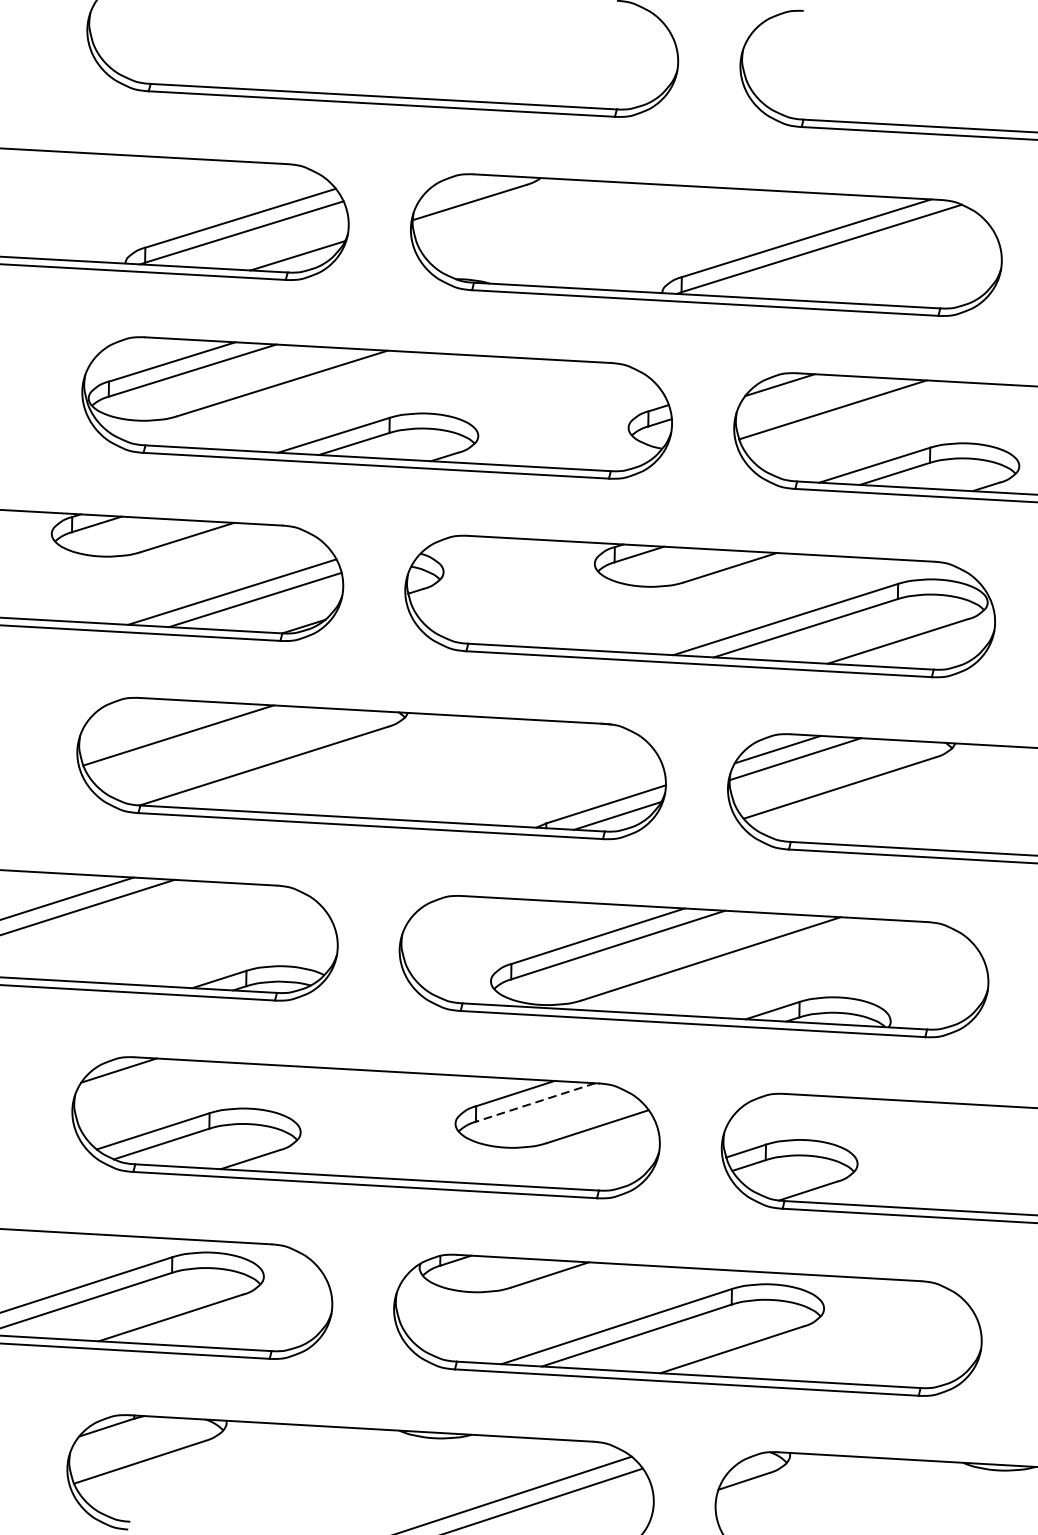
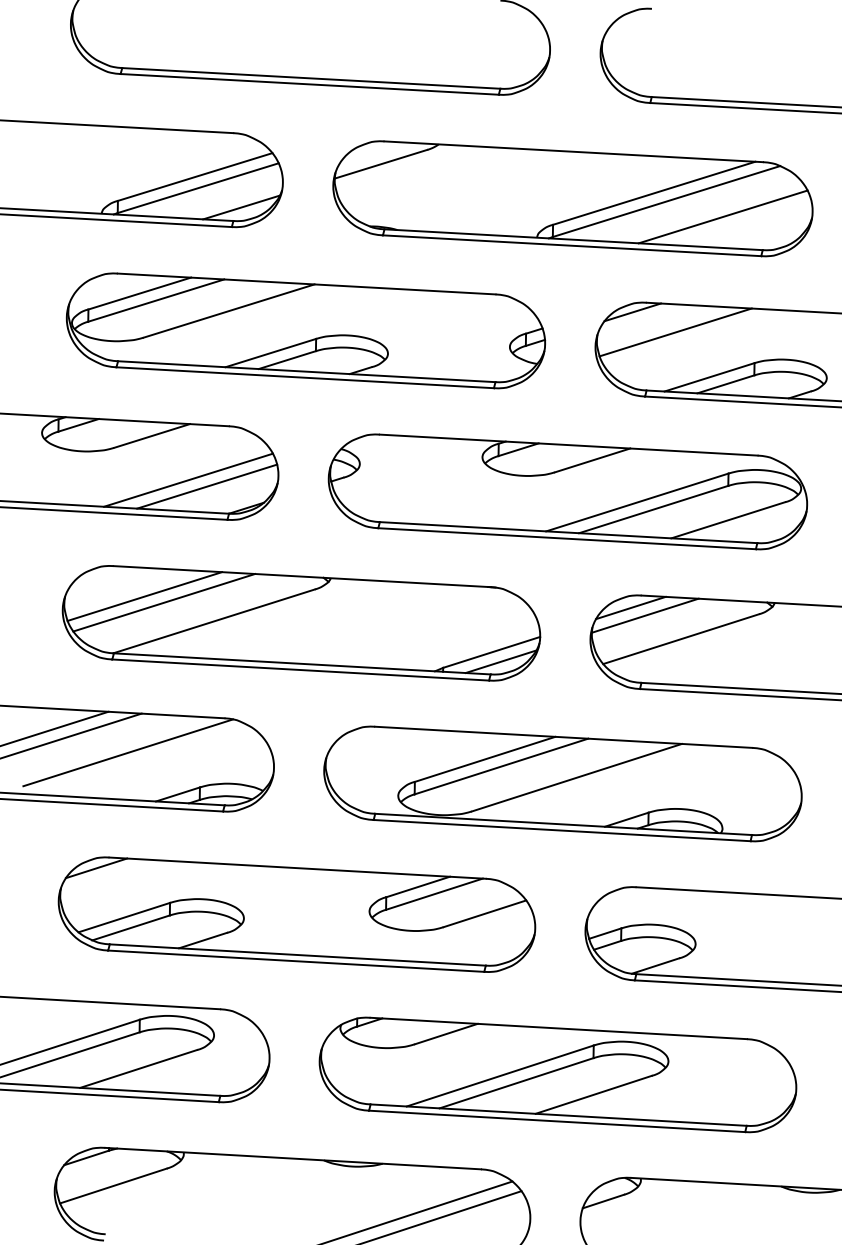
line: (890, 266) -> (722, 216), added
line: (202, 742) -> (164, 602), added
line: (158, 927) -> (128, 752), added
line: (535, 1102) -> (434, 894), dashed -> solid

